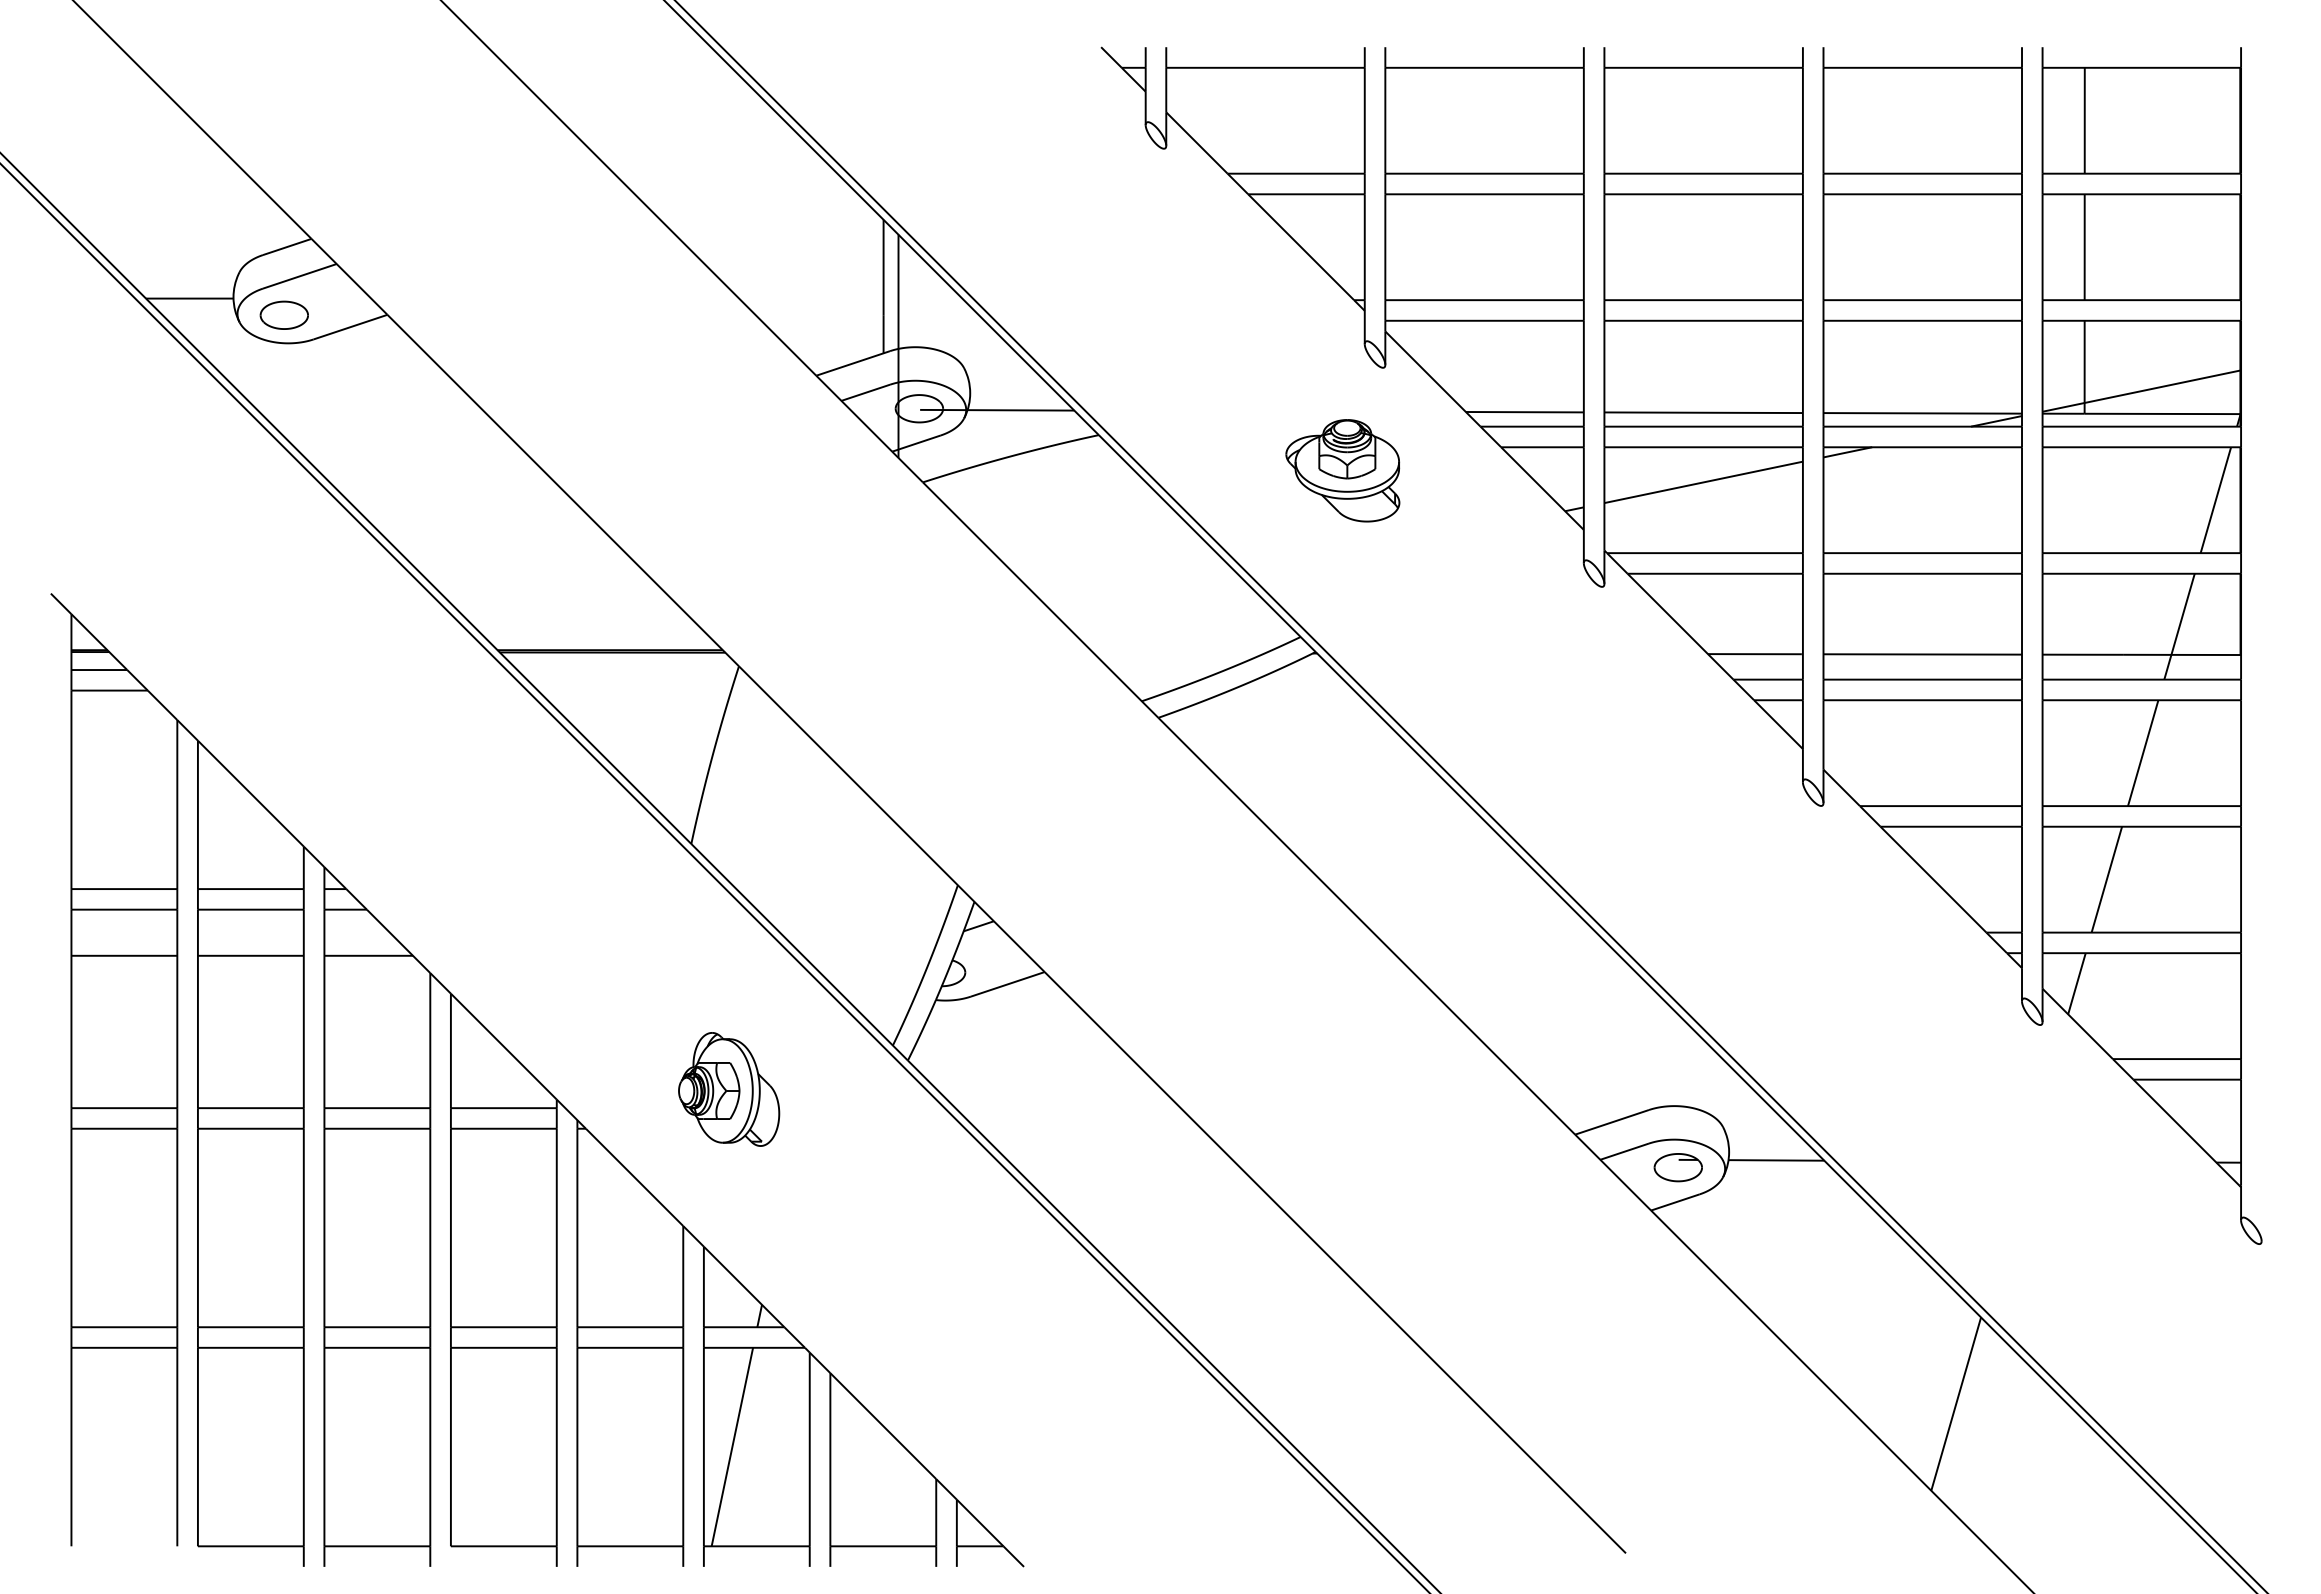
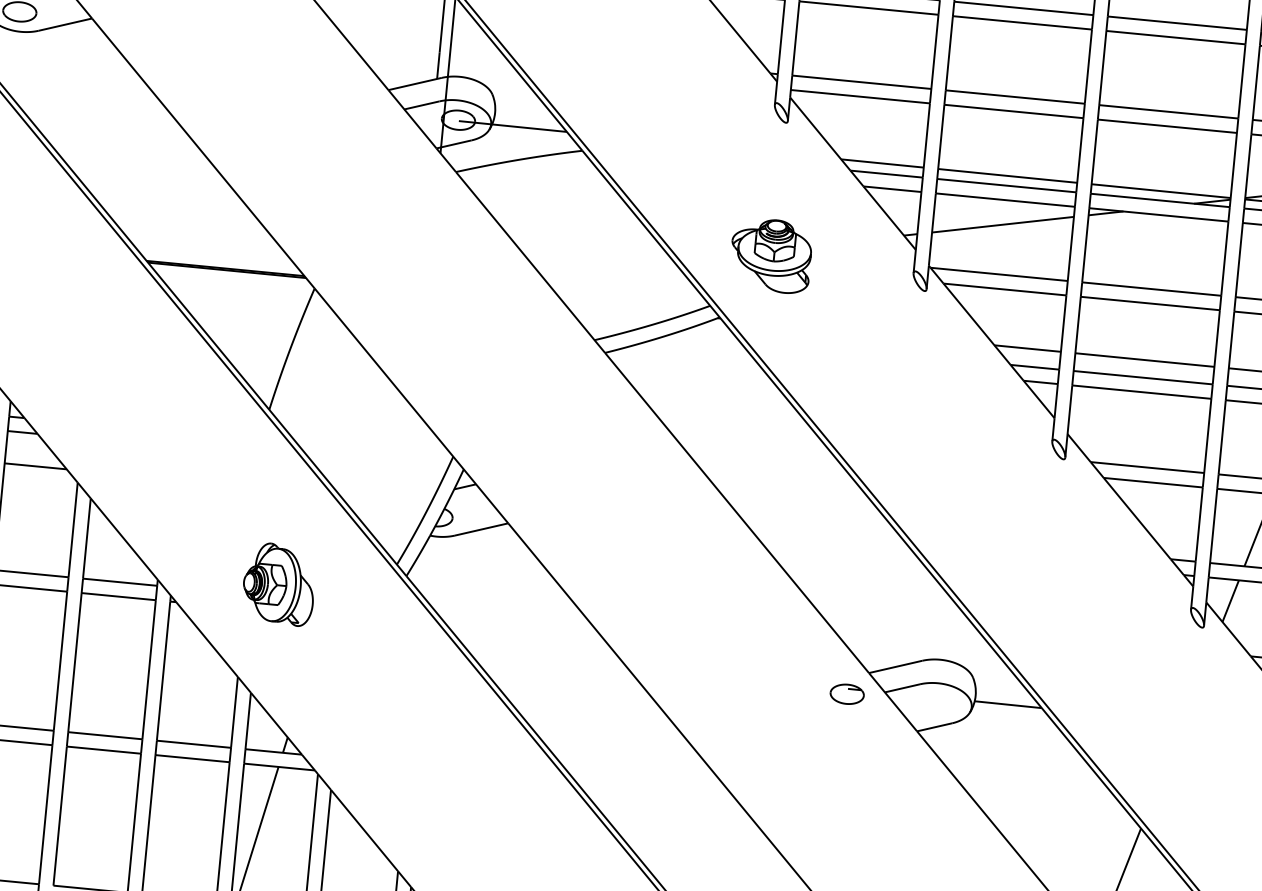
part: (1342, 470) -> (770, 255), moved
part: (1677, 1167) -> (846, 694), moved

